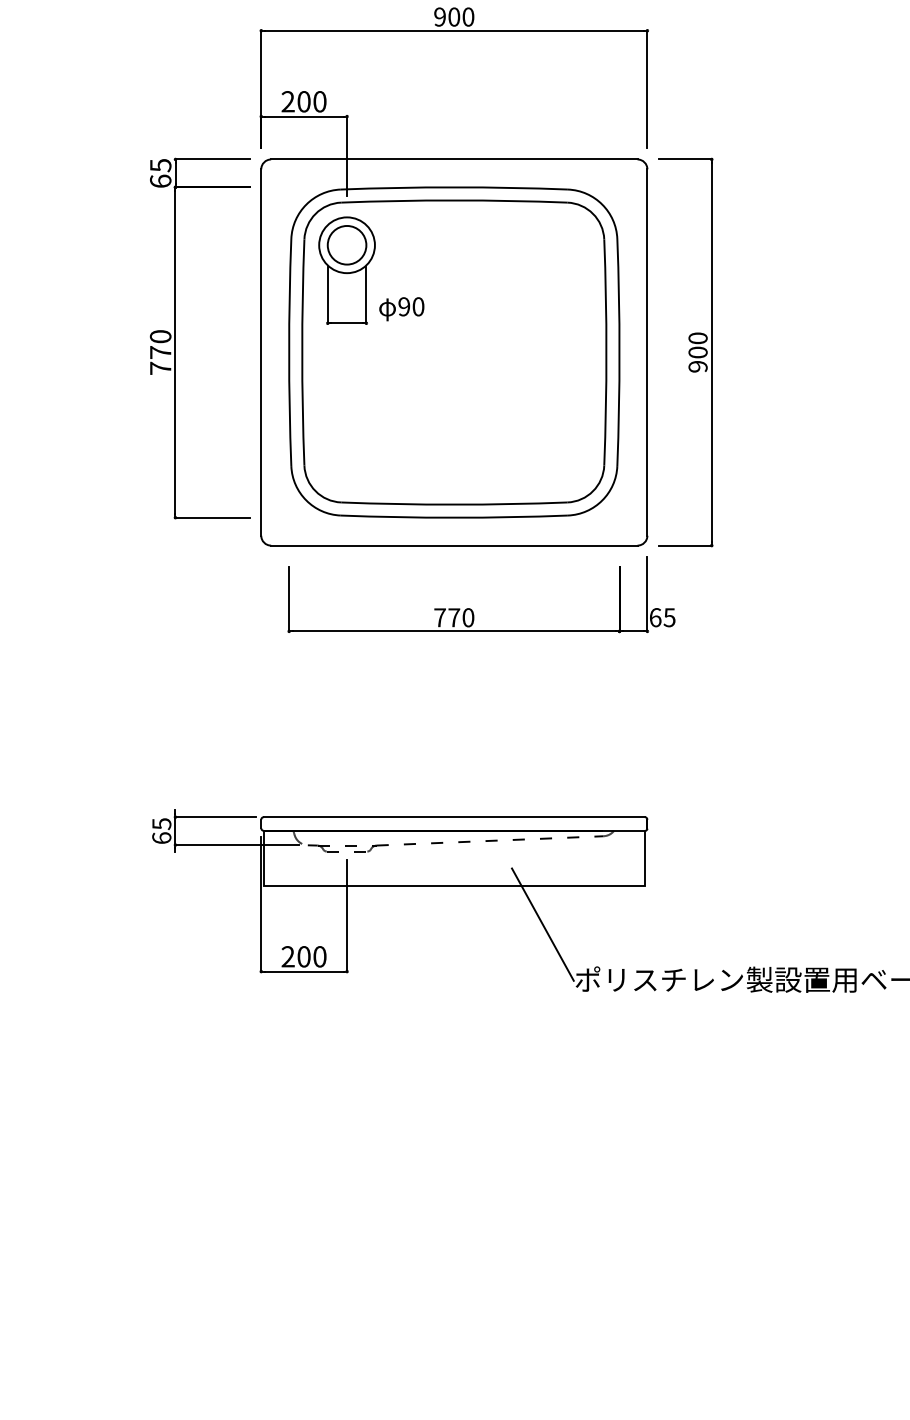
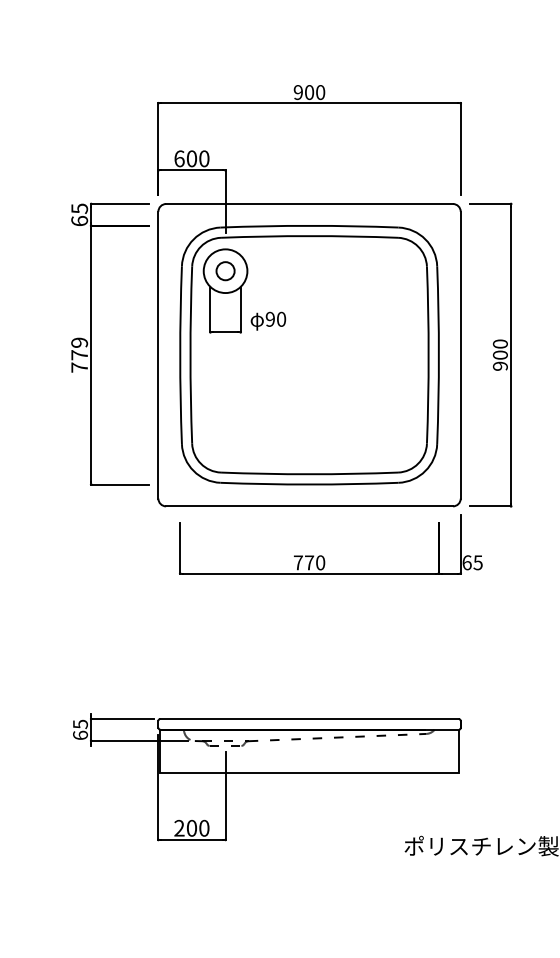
text: (287, 101) -> (178, 158), 200 -> 600
circle: (346, 244) -> (225, 270), size x0.6
text: (160, 336) -> (79, 342), 770 -> 779
line: (542, 924) -> (378, 803), removed

